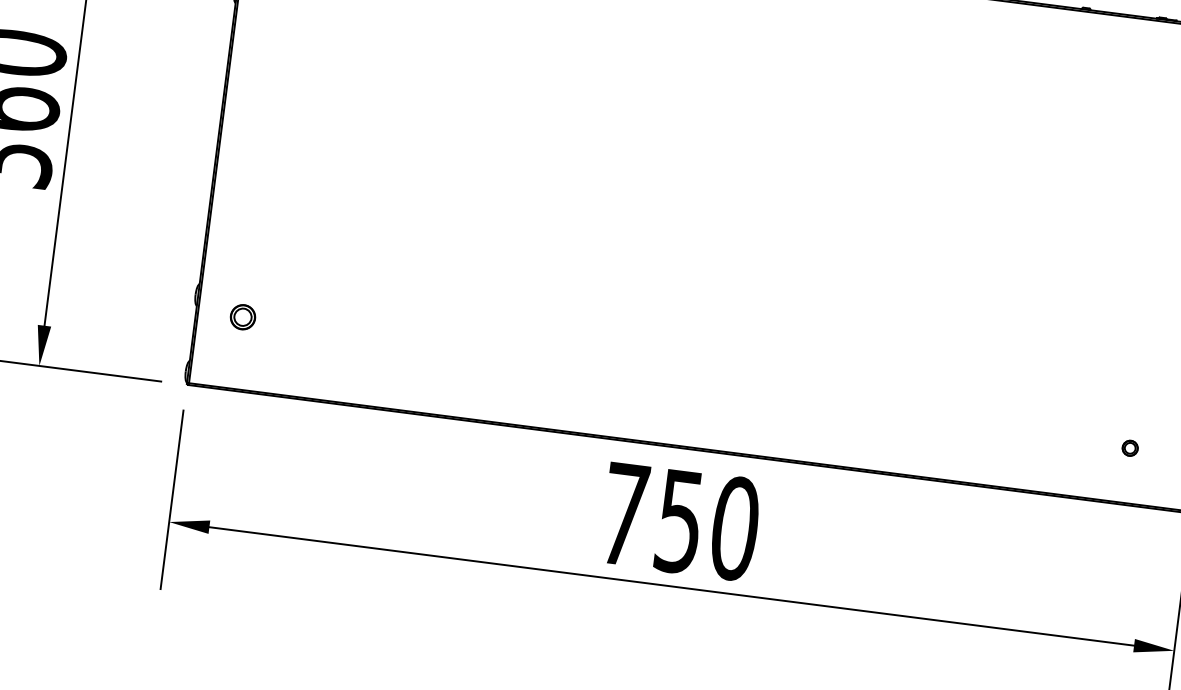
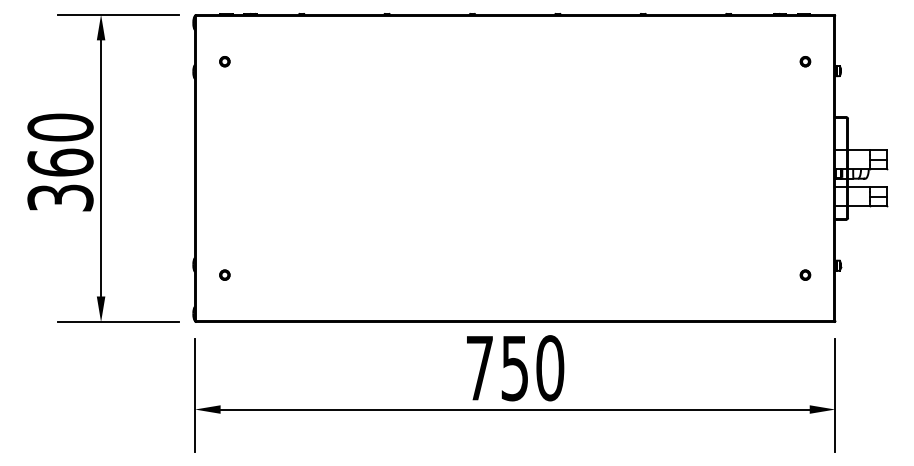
part: (242, 316) -> (224, 274), size x0.62
part: (1130, 447) -> (805, 274), moved

